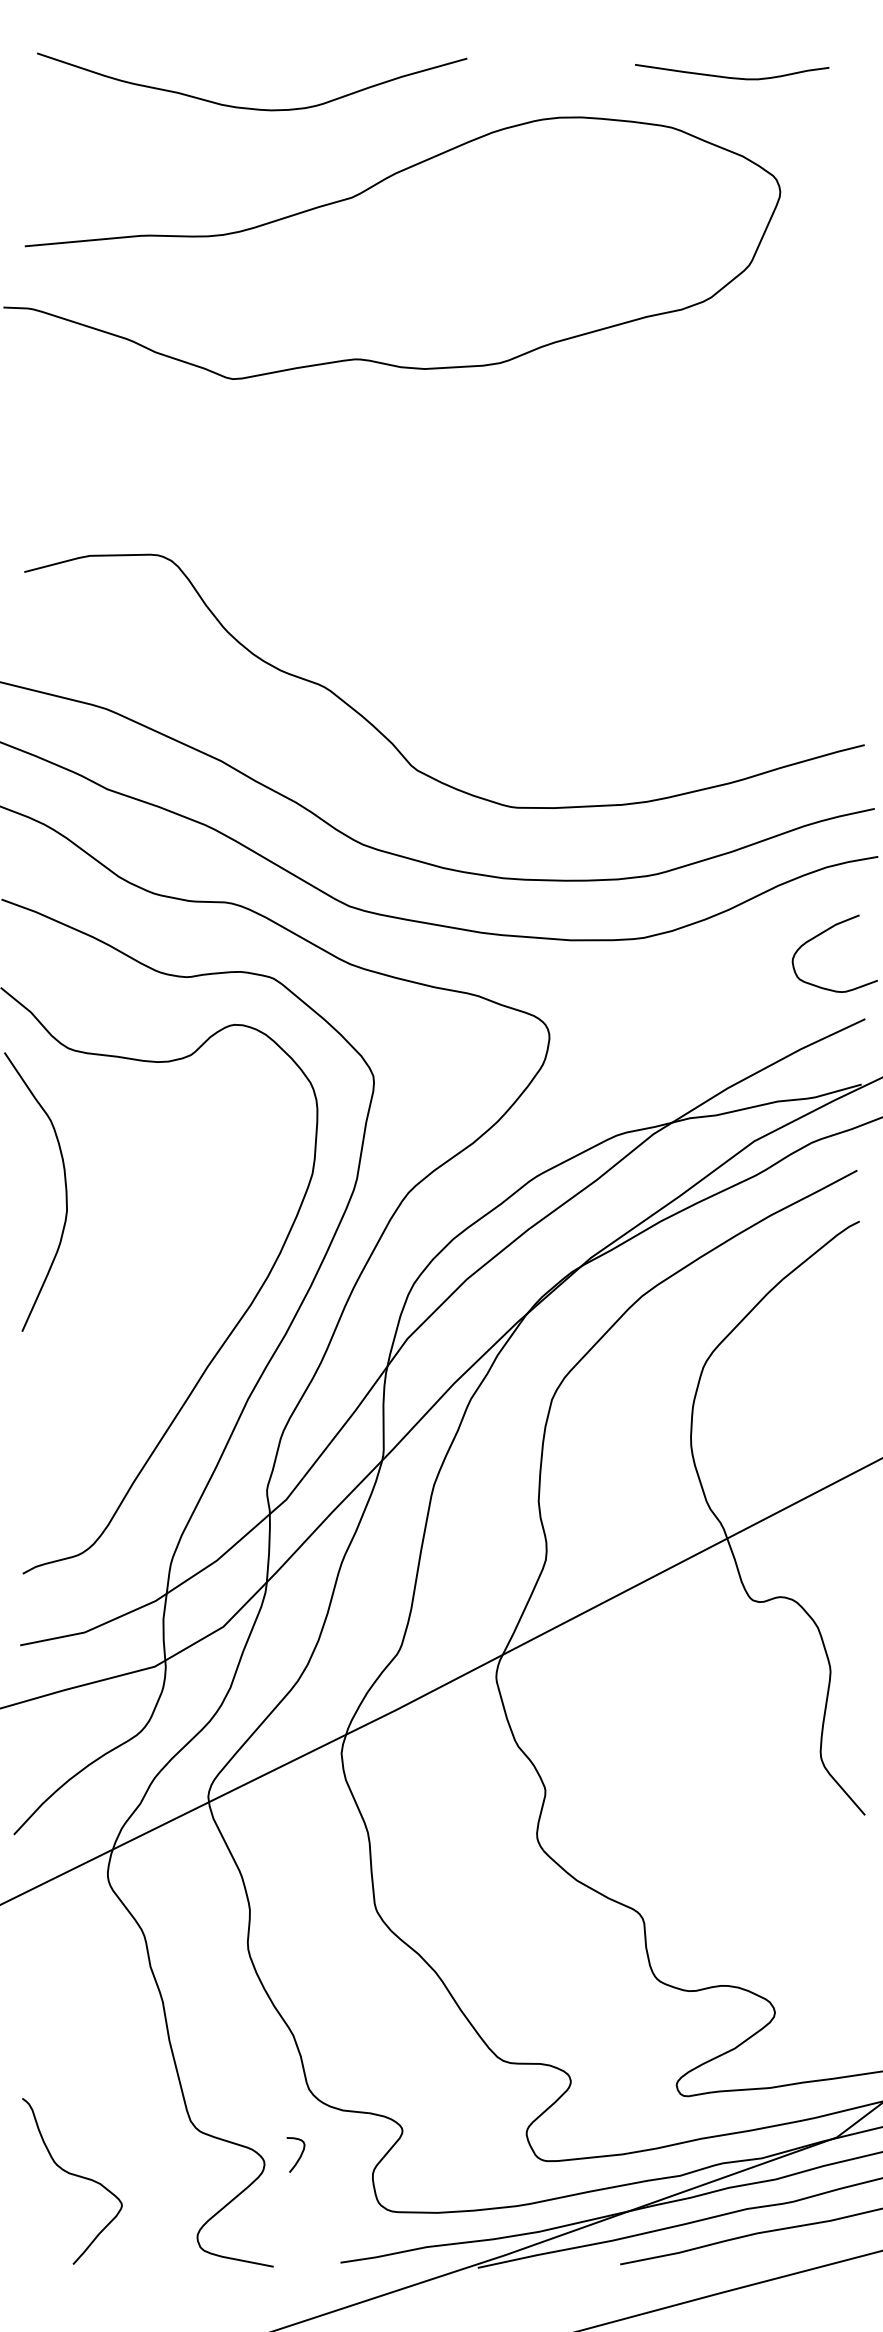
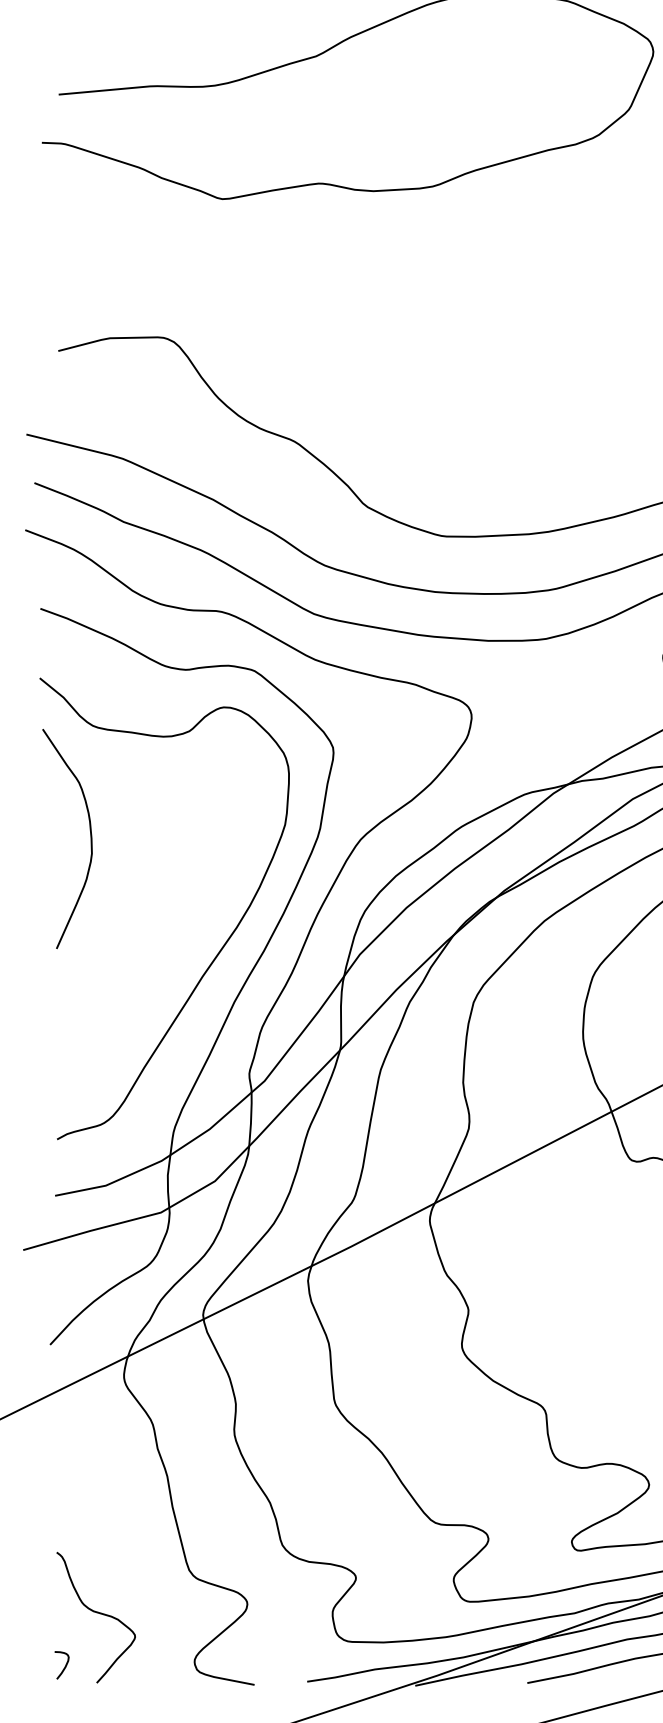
curve: (299, 2156) -> (64, 1666), moved

